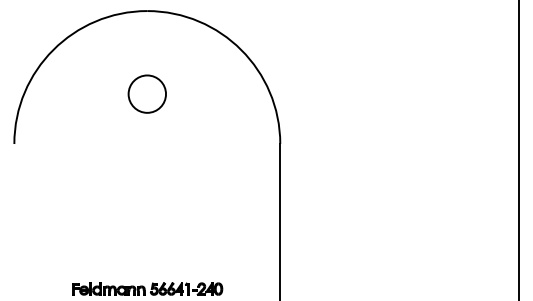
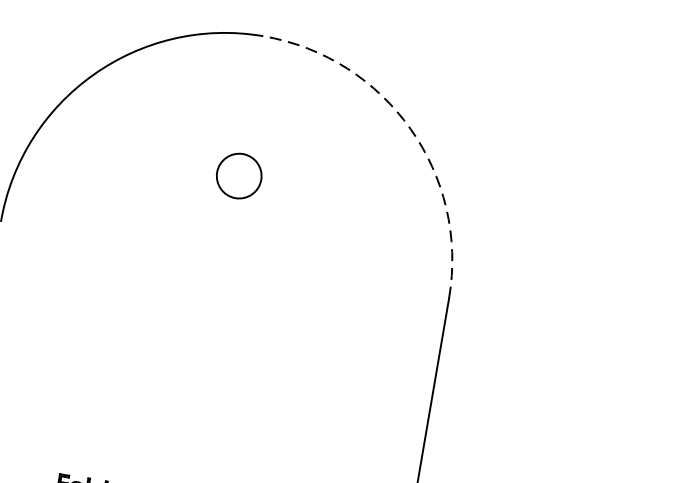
arc: (241, 50) -> (410, 129), solid -> dashed
circle: (146, 93) -> (238, 174), size x0.7

